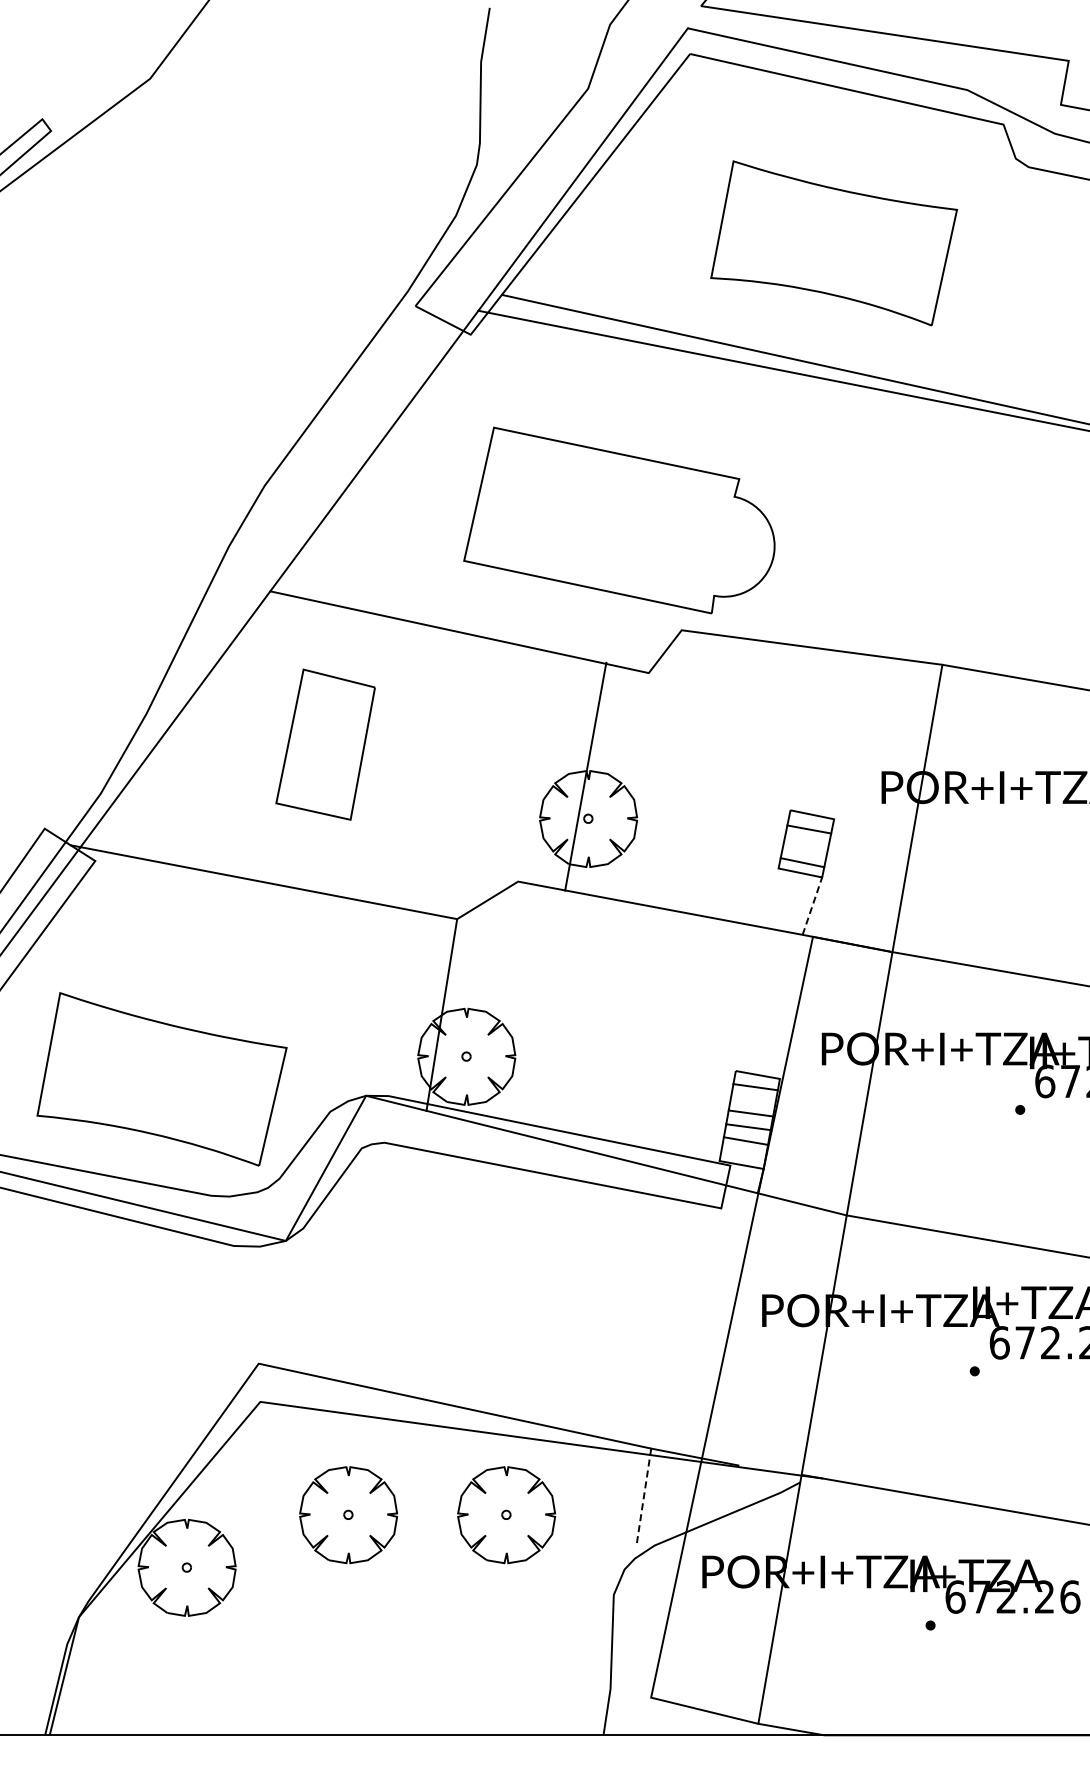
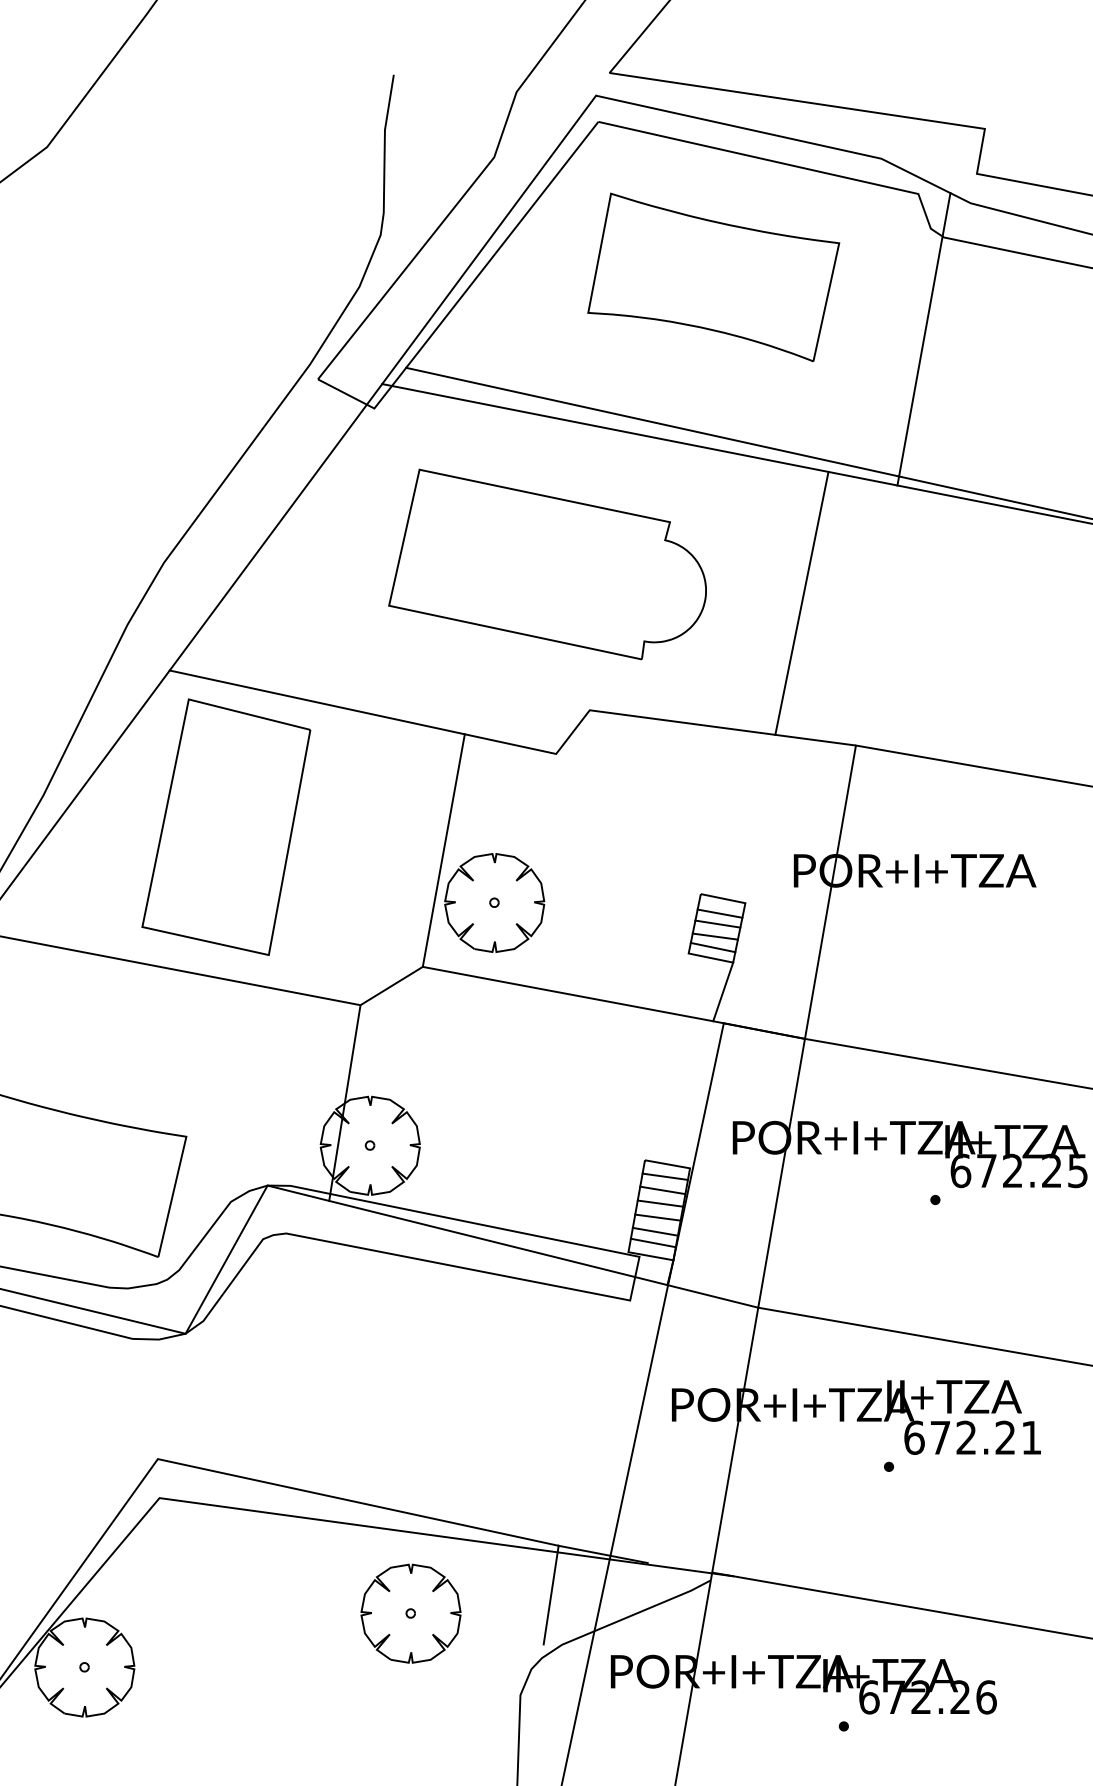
part: (833, 243) -> (713, 277), moved
line: (1008, 266) -> (923, 338), added
part: (619, 520) -> (547, 564), moved
line: (889, 525) -> (801, 603), added
part: (325, 744) -> (226, 826), size x1.67
line: (585, 776) -> (443, 850), moved
line: (807, 839) -> (718, 923), added
line: (804, 851) -> (715, 936), added
line: (812, 905) -> (723, 991), dashed -> solid
line: (753, 1100) -> (663, 1190), added
line: (743, 1151) -> (652, 1242), added
line: (643, 1496) -> (550, 1594), dashed -> solid
part: (348, 1515) -> (249, 1614), removed

